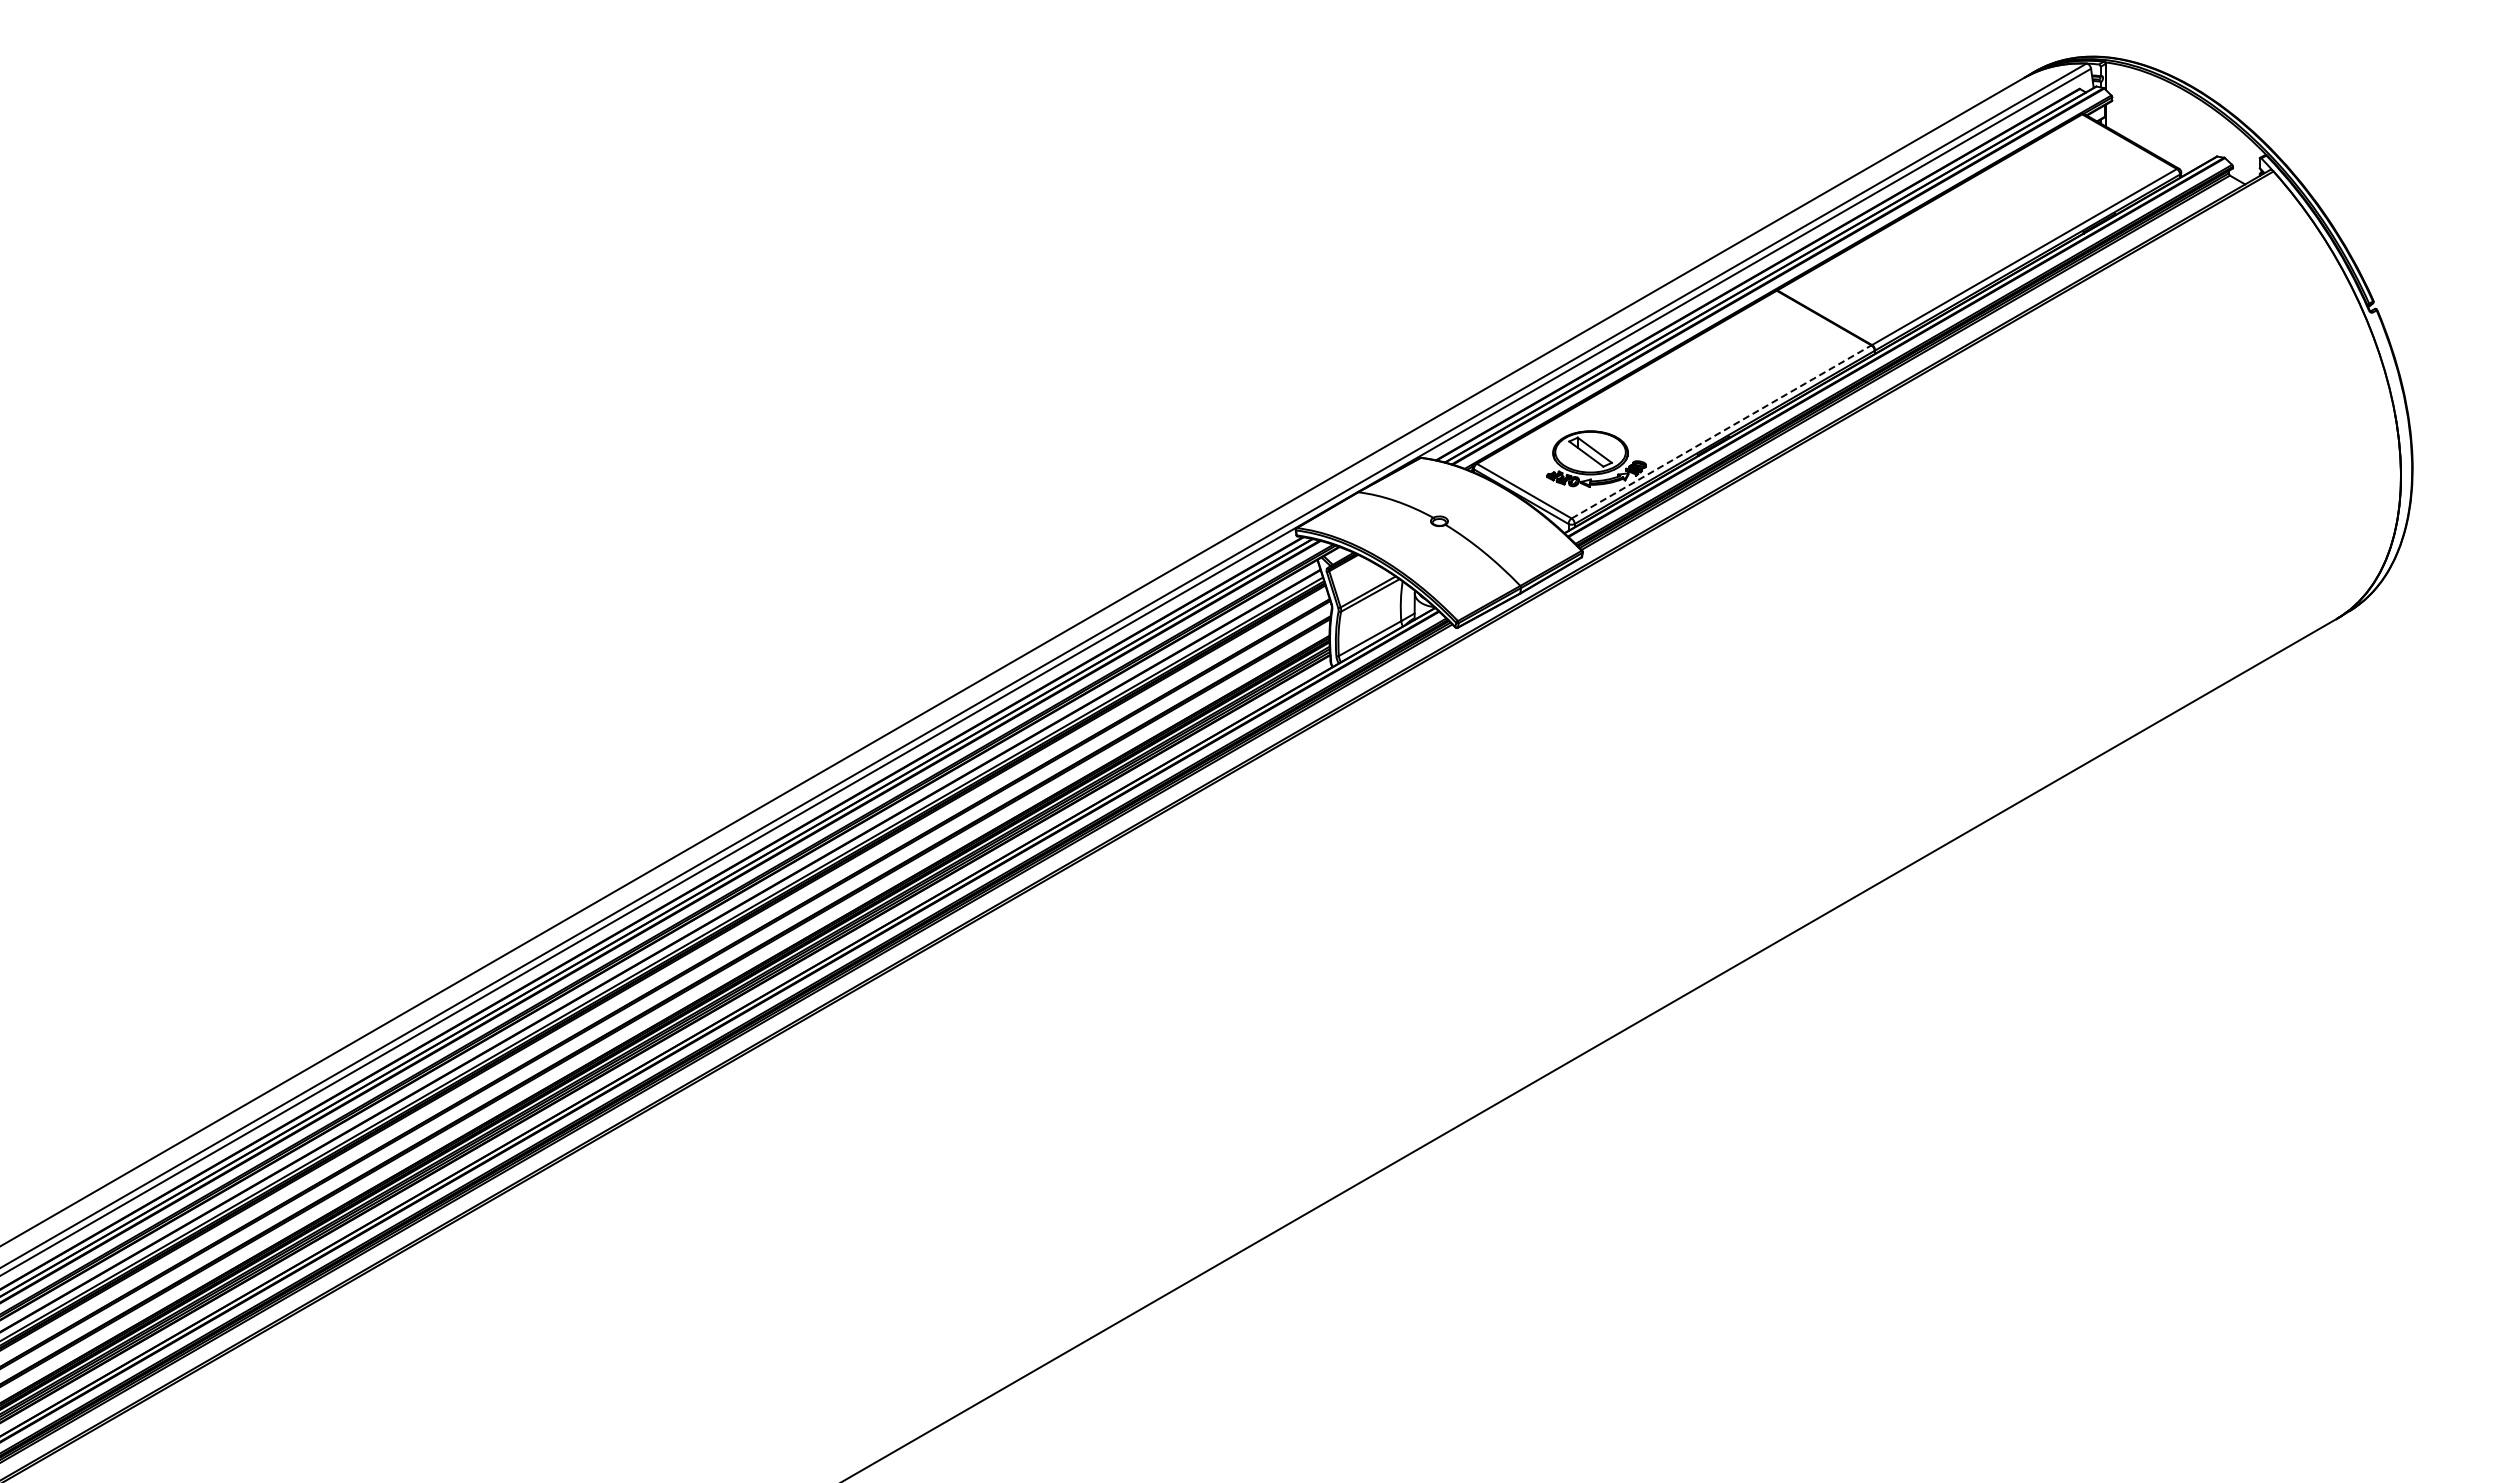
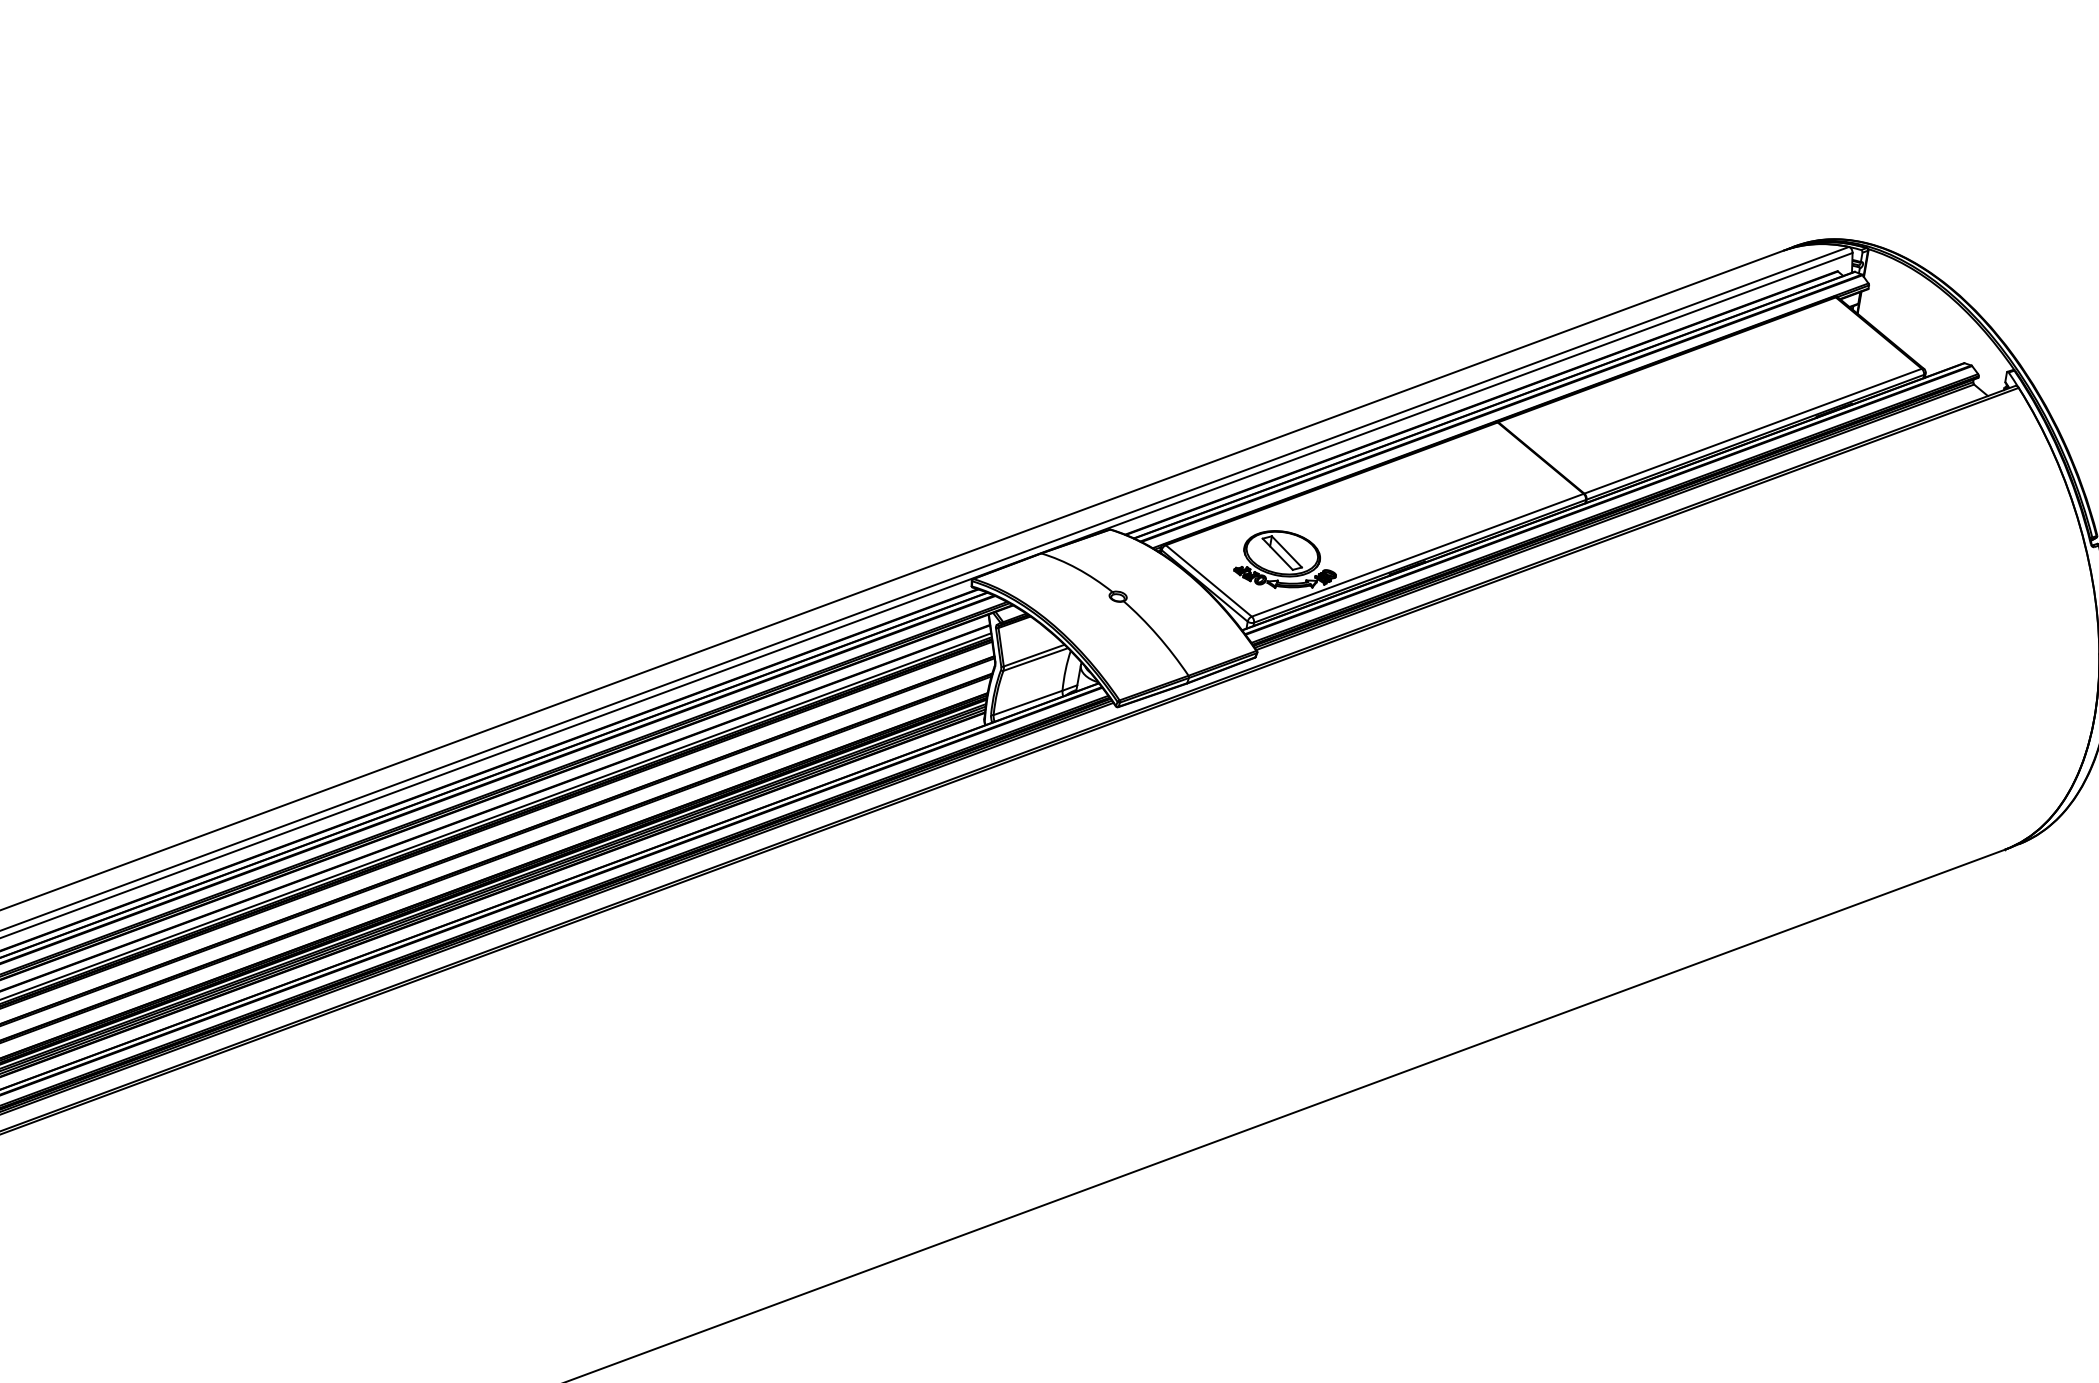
line: (1721, 431) -> (1417, 554), dashed -> solid

